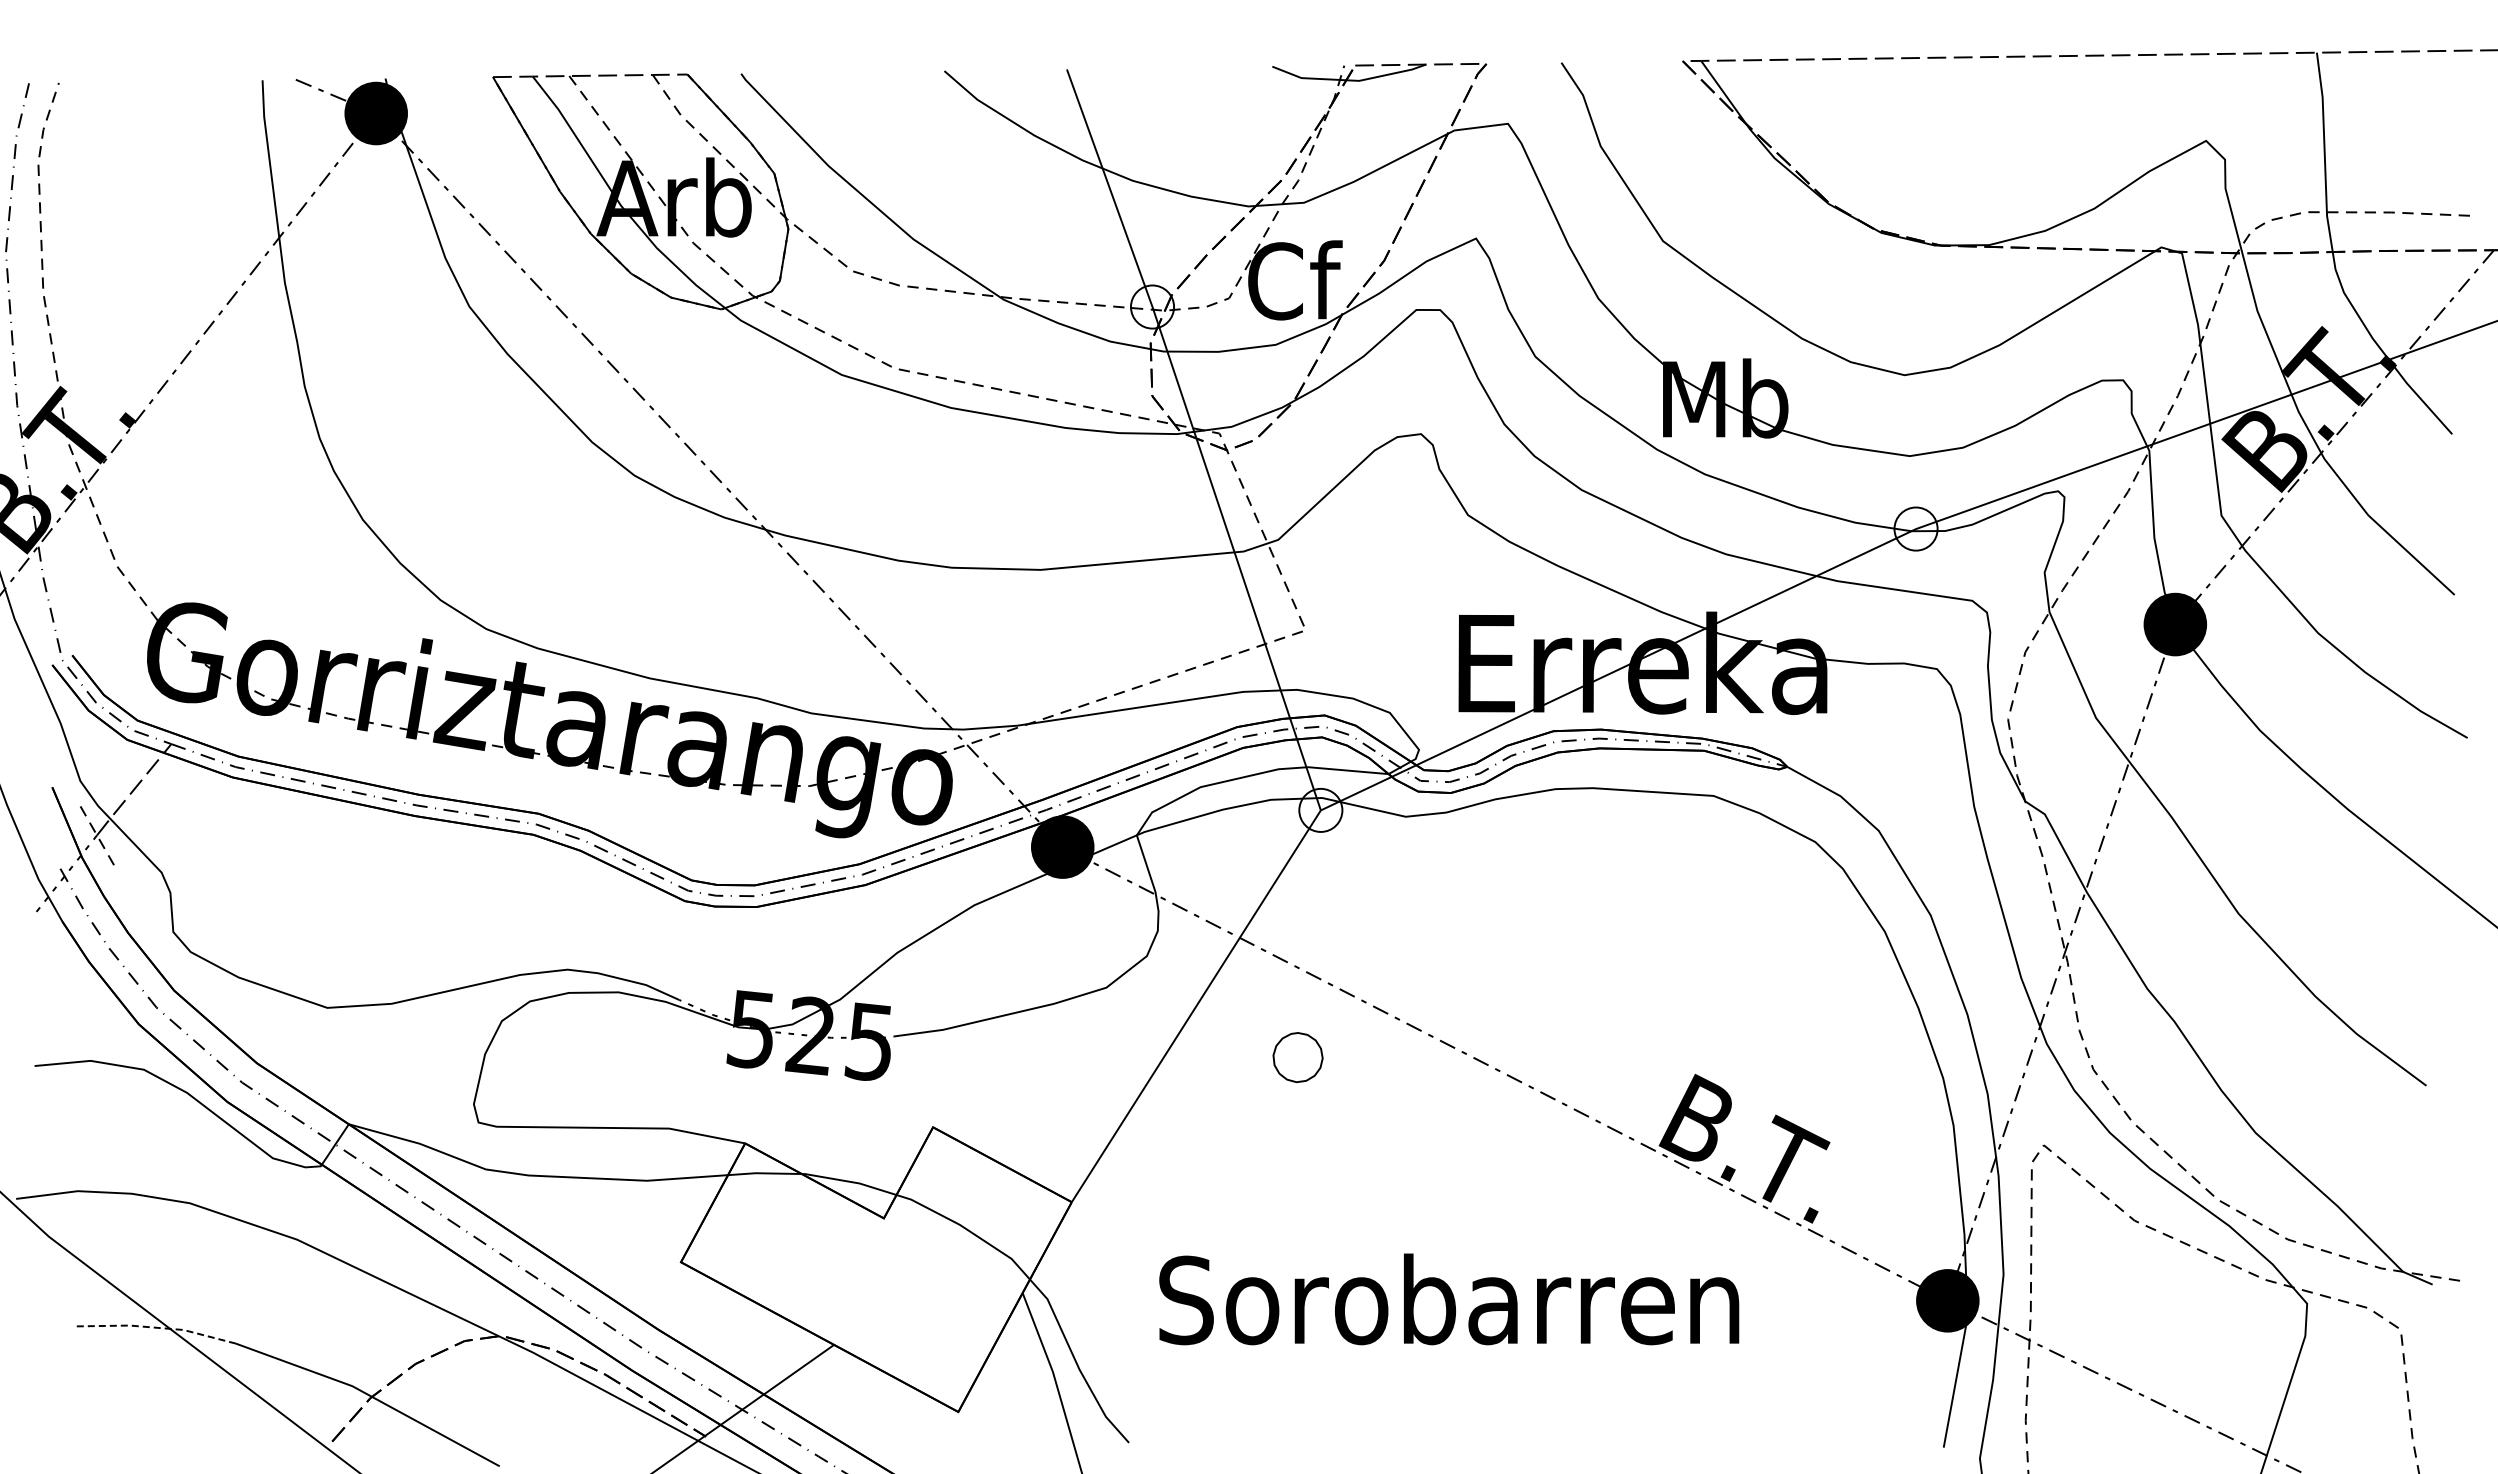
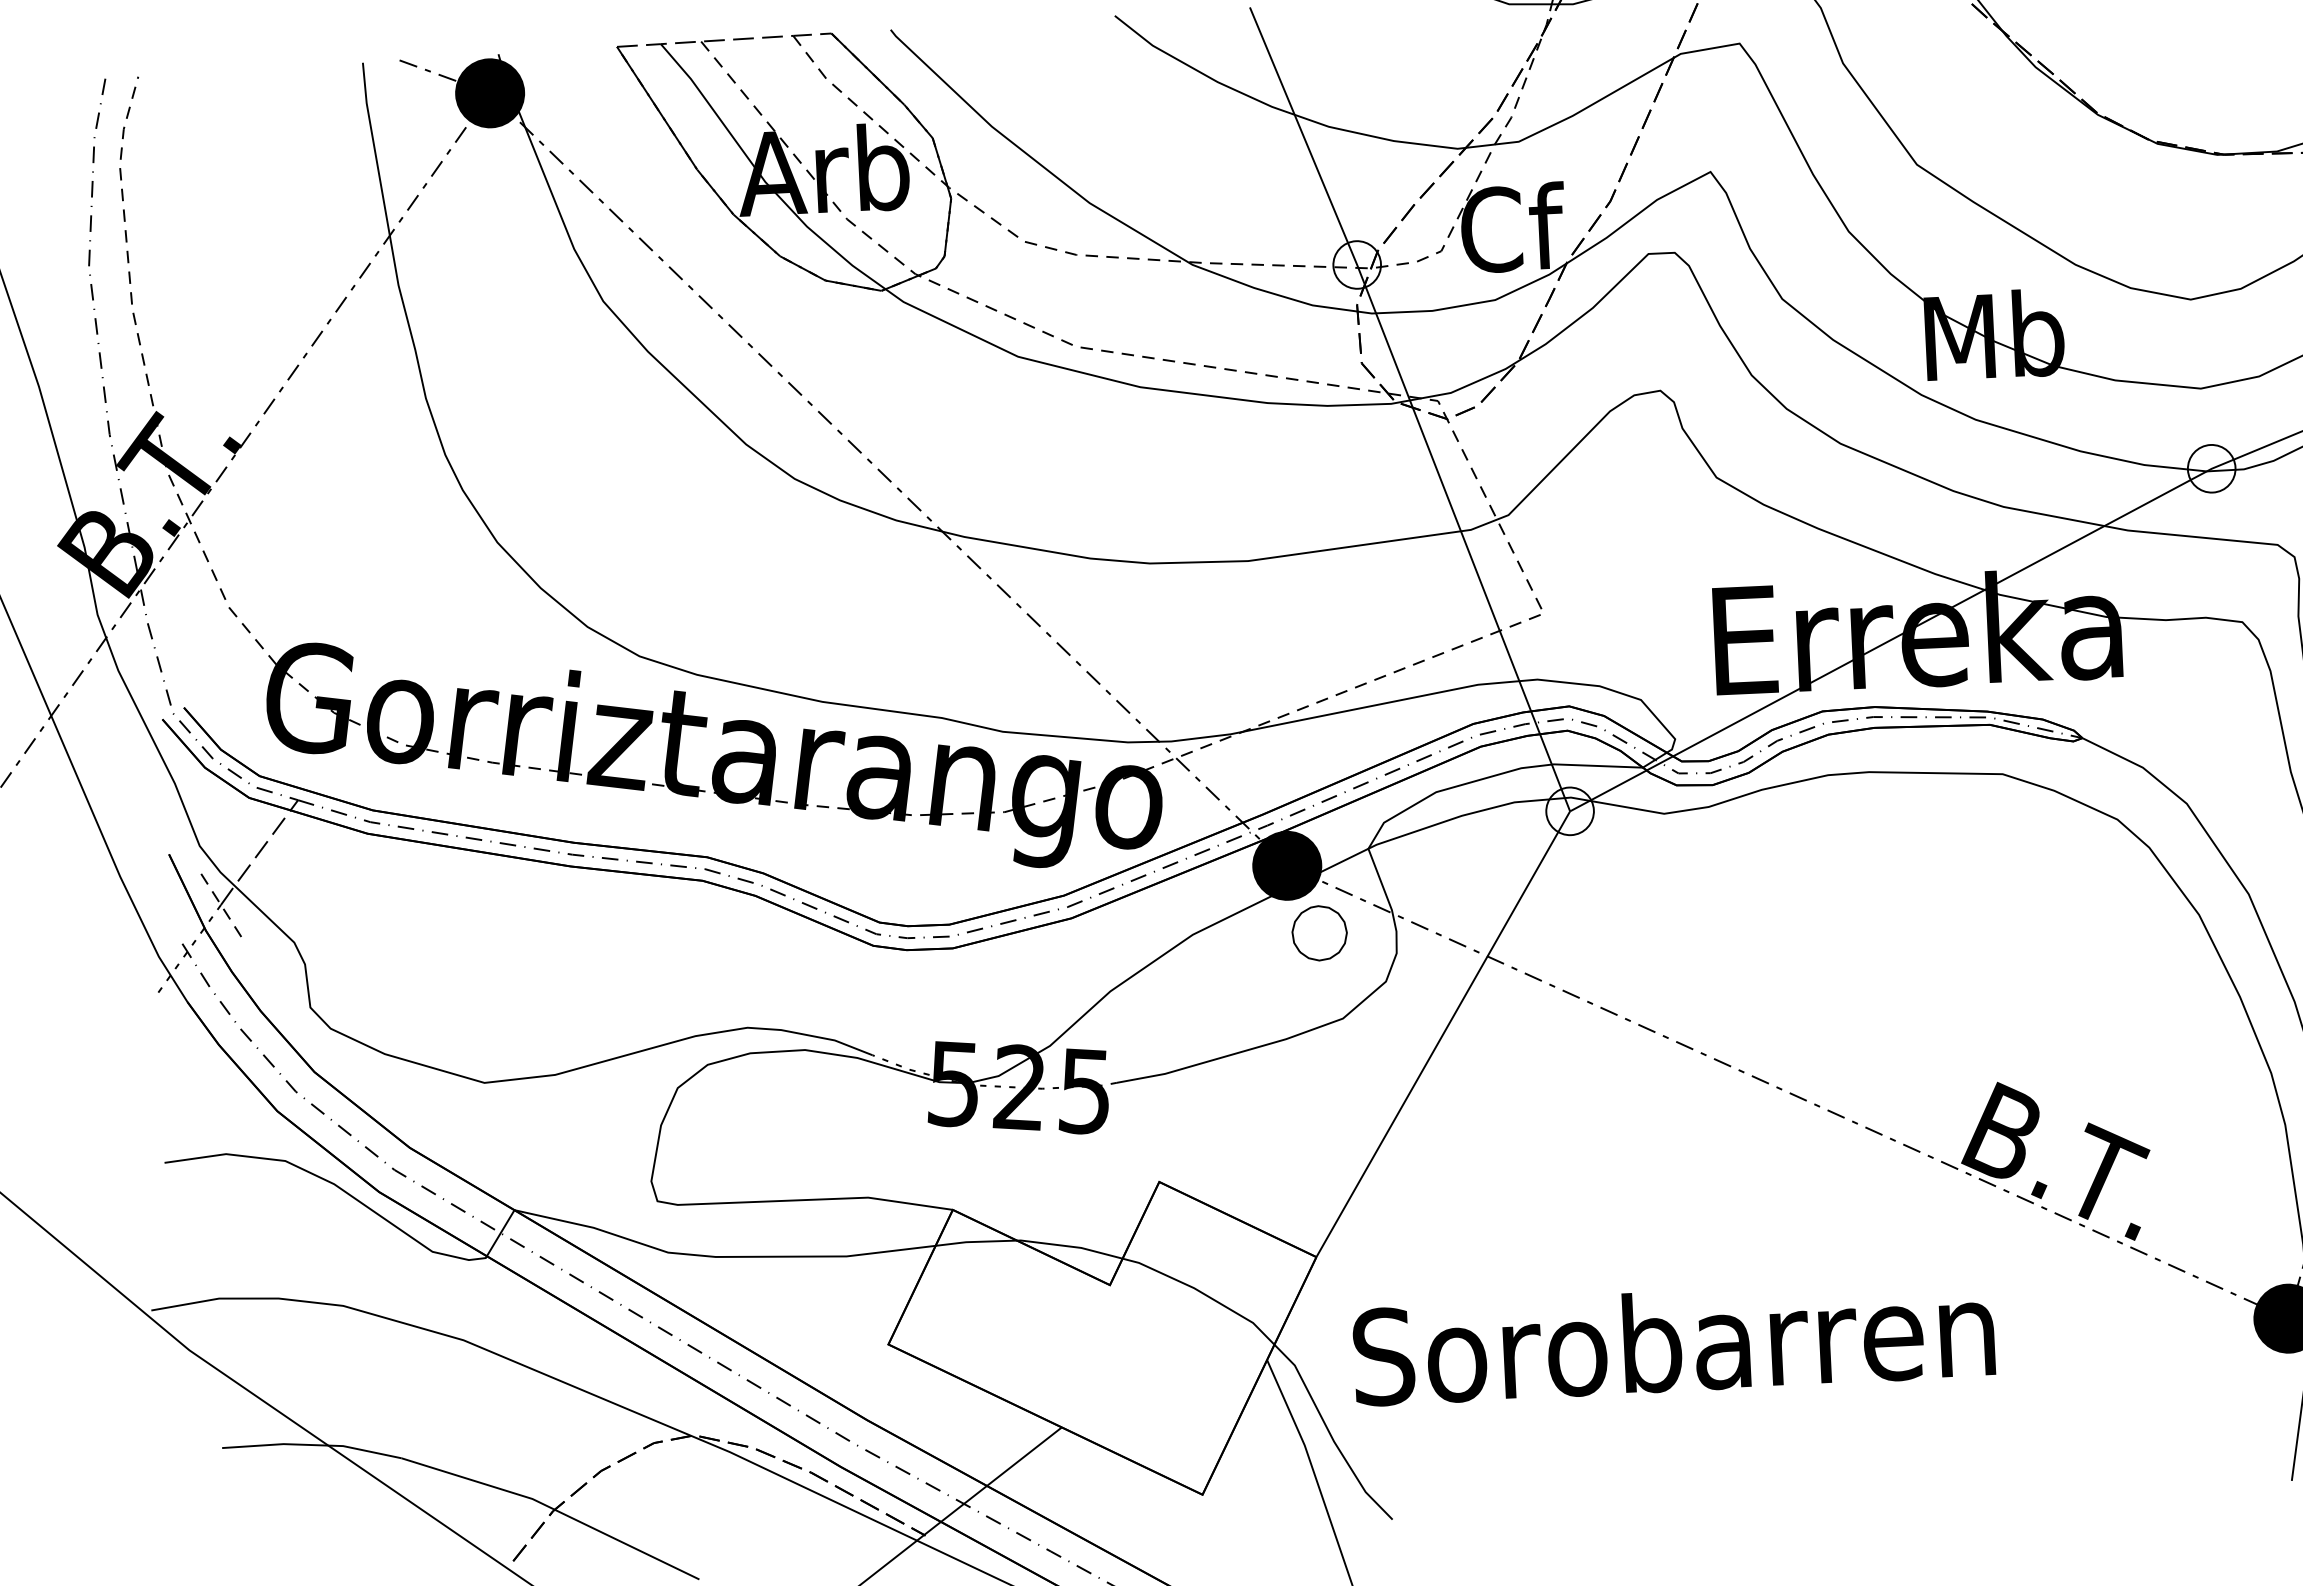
part: (1297, 1057) -> (1319, 933), moved
text: (1449, 1299) -> (1674, 1341), moved
line: (155, 1327) -> (312, 1444), dashed -> solid

